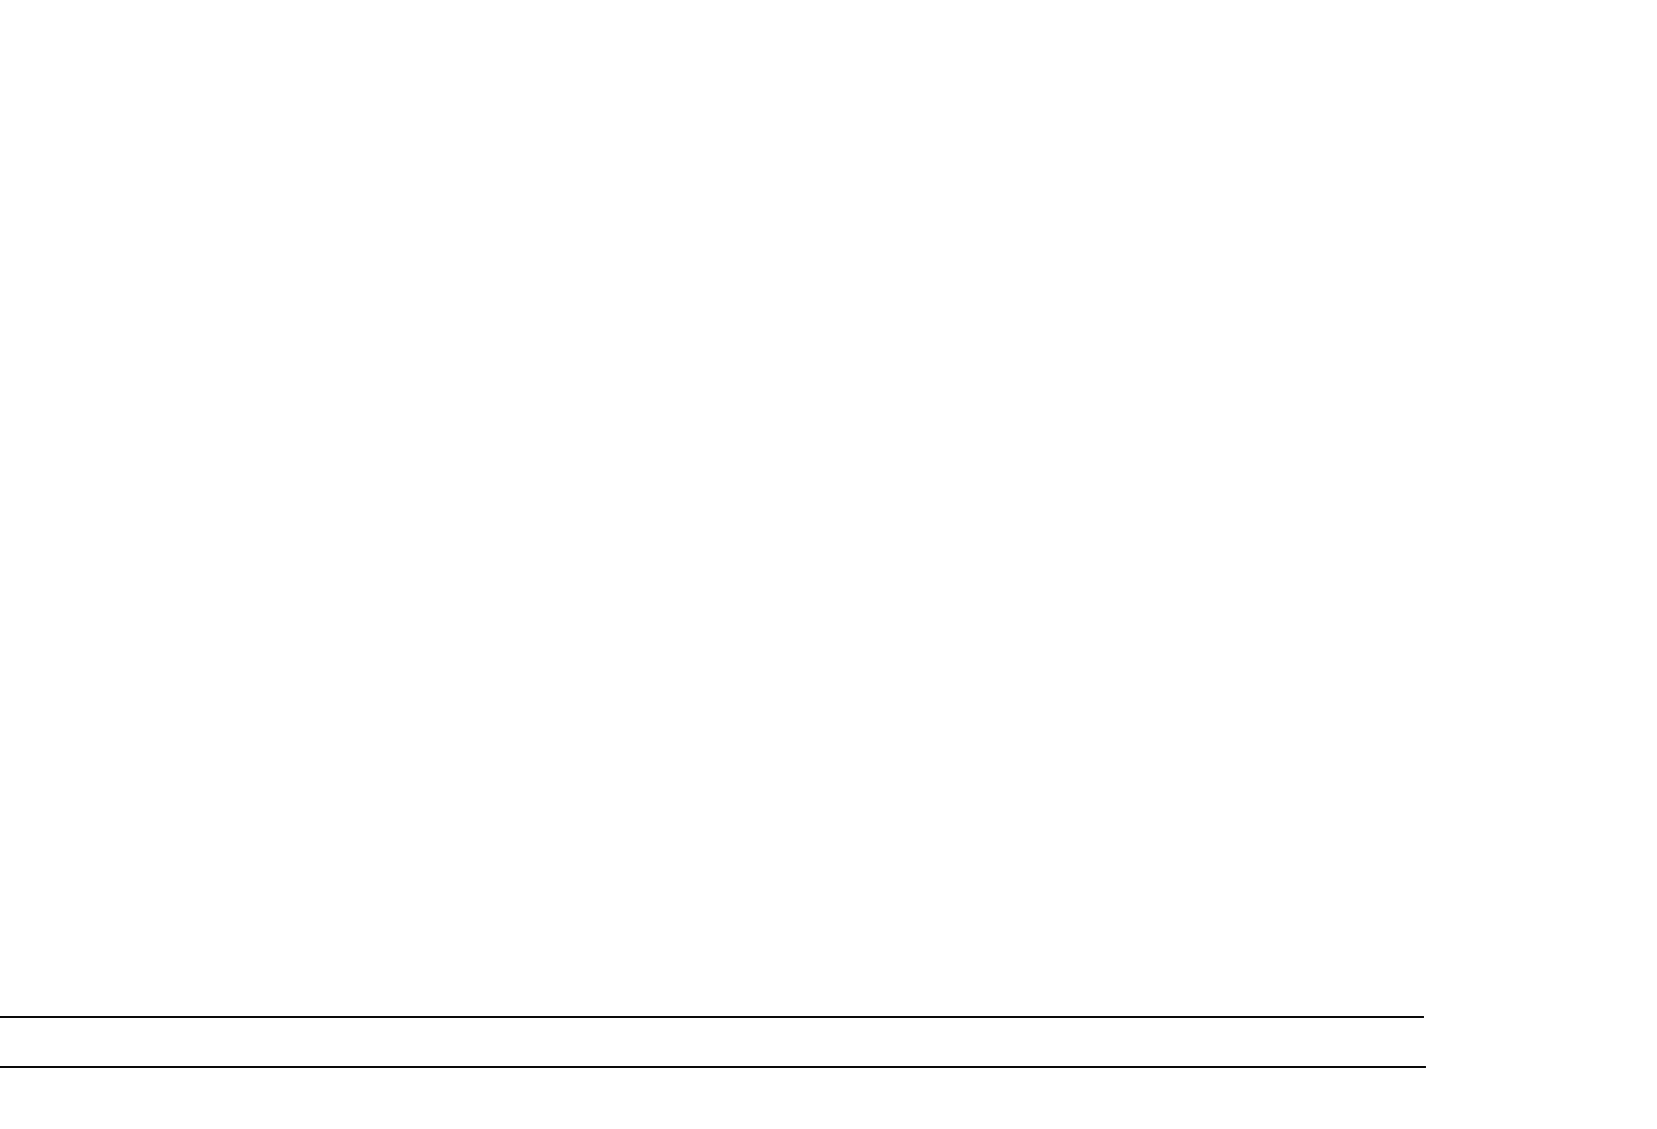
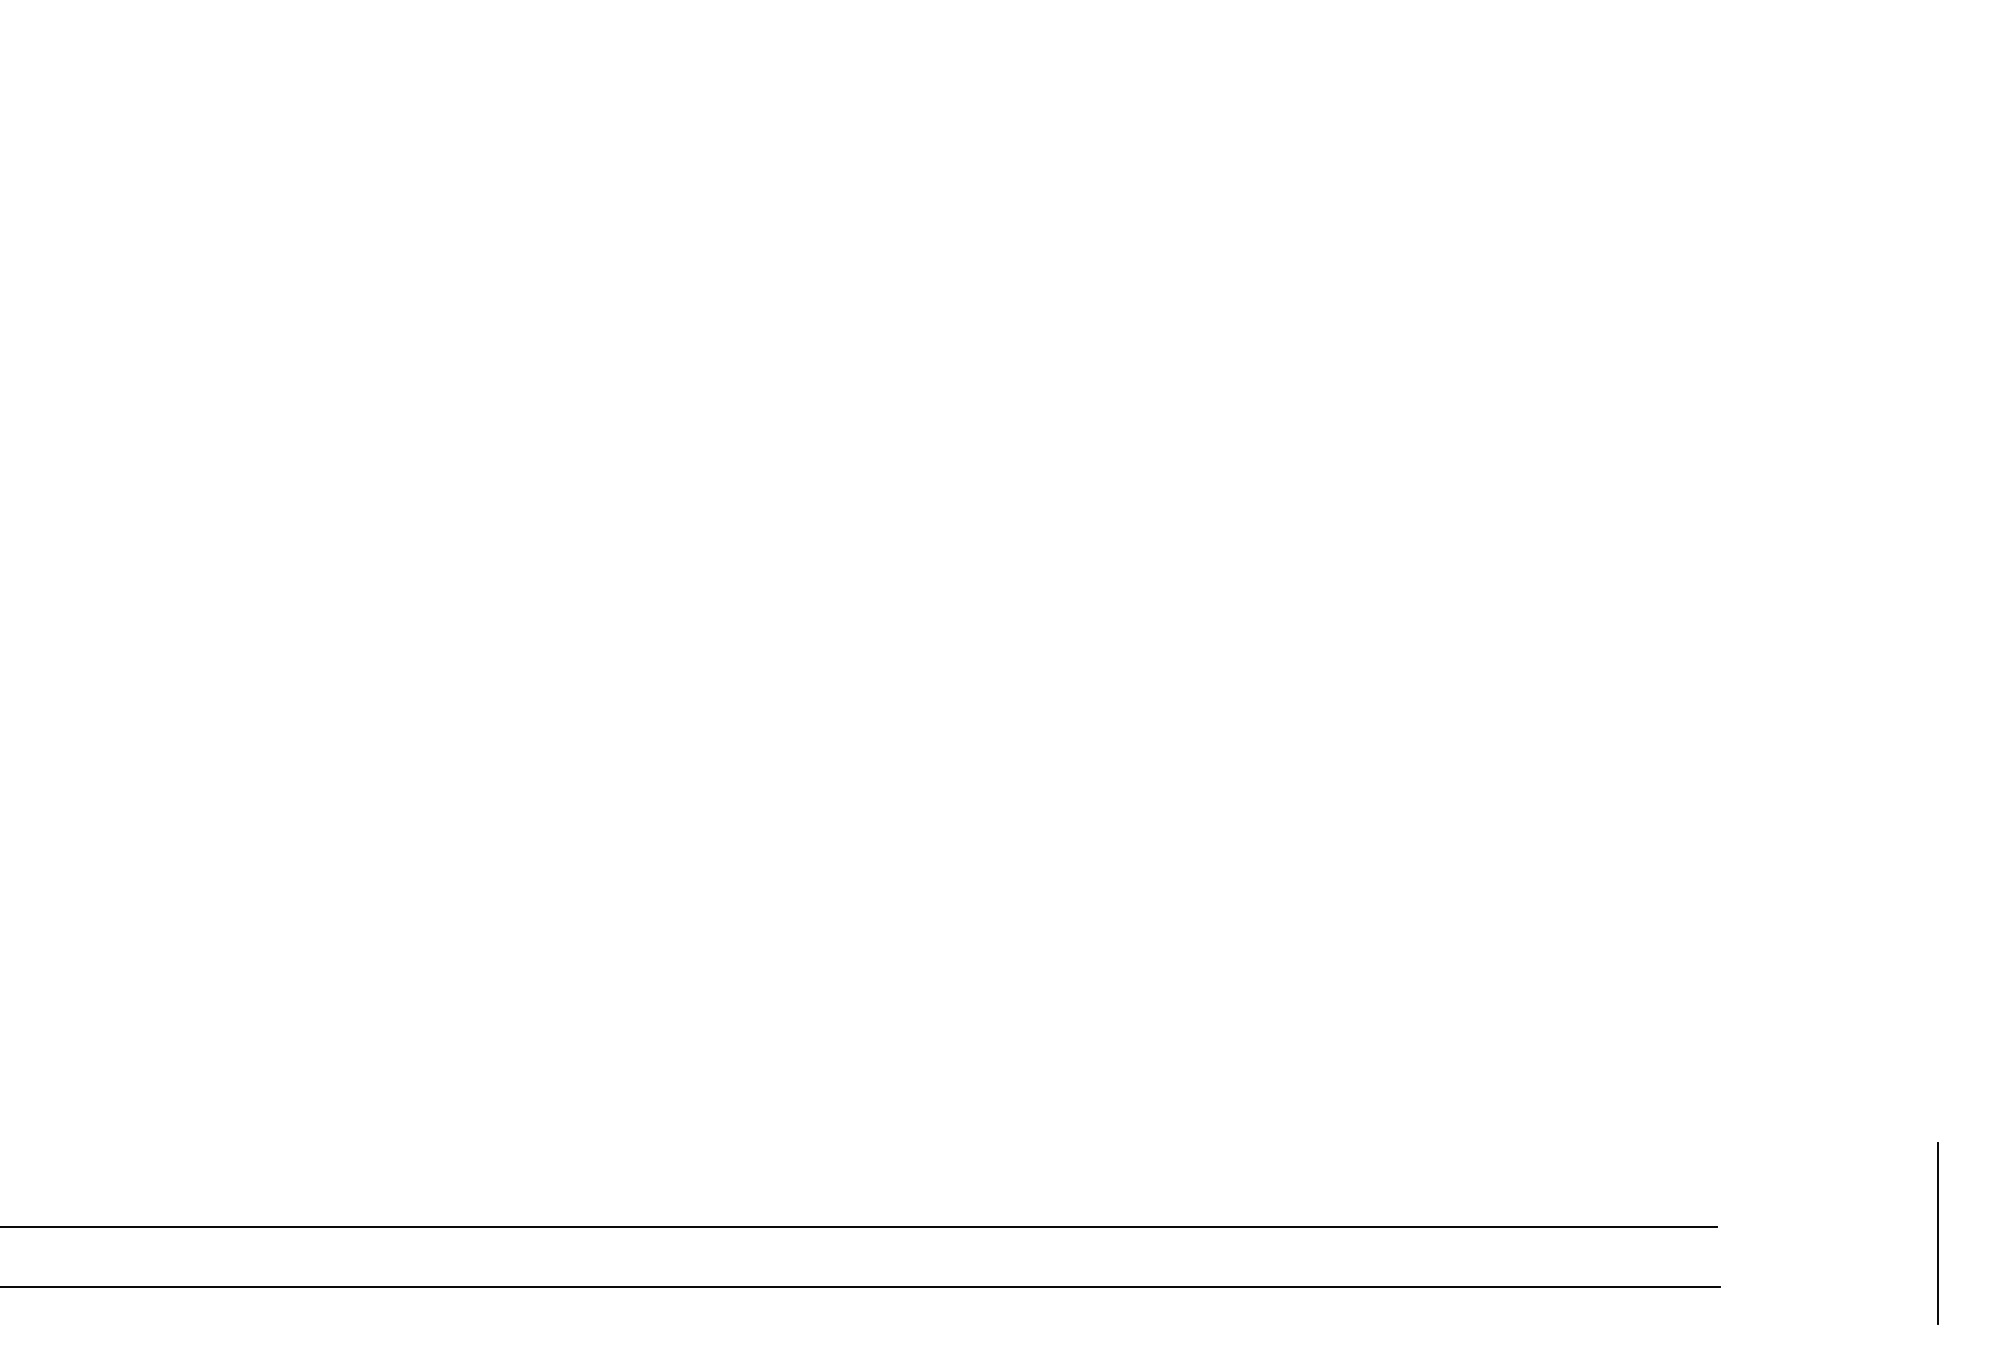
line: (1606, 1022) -> (1937, 1233), added

